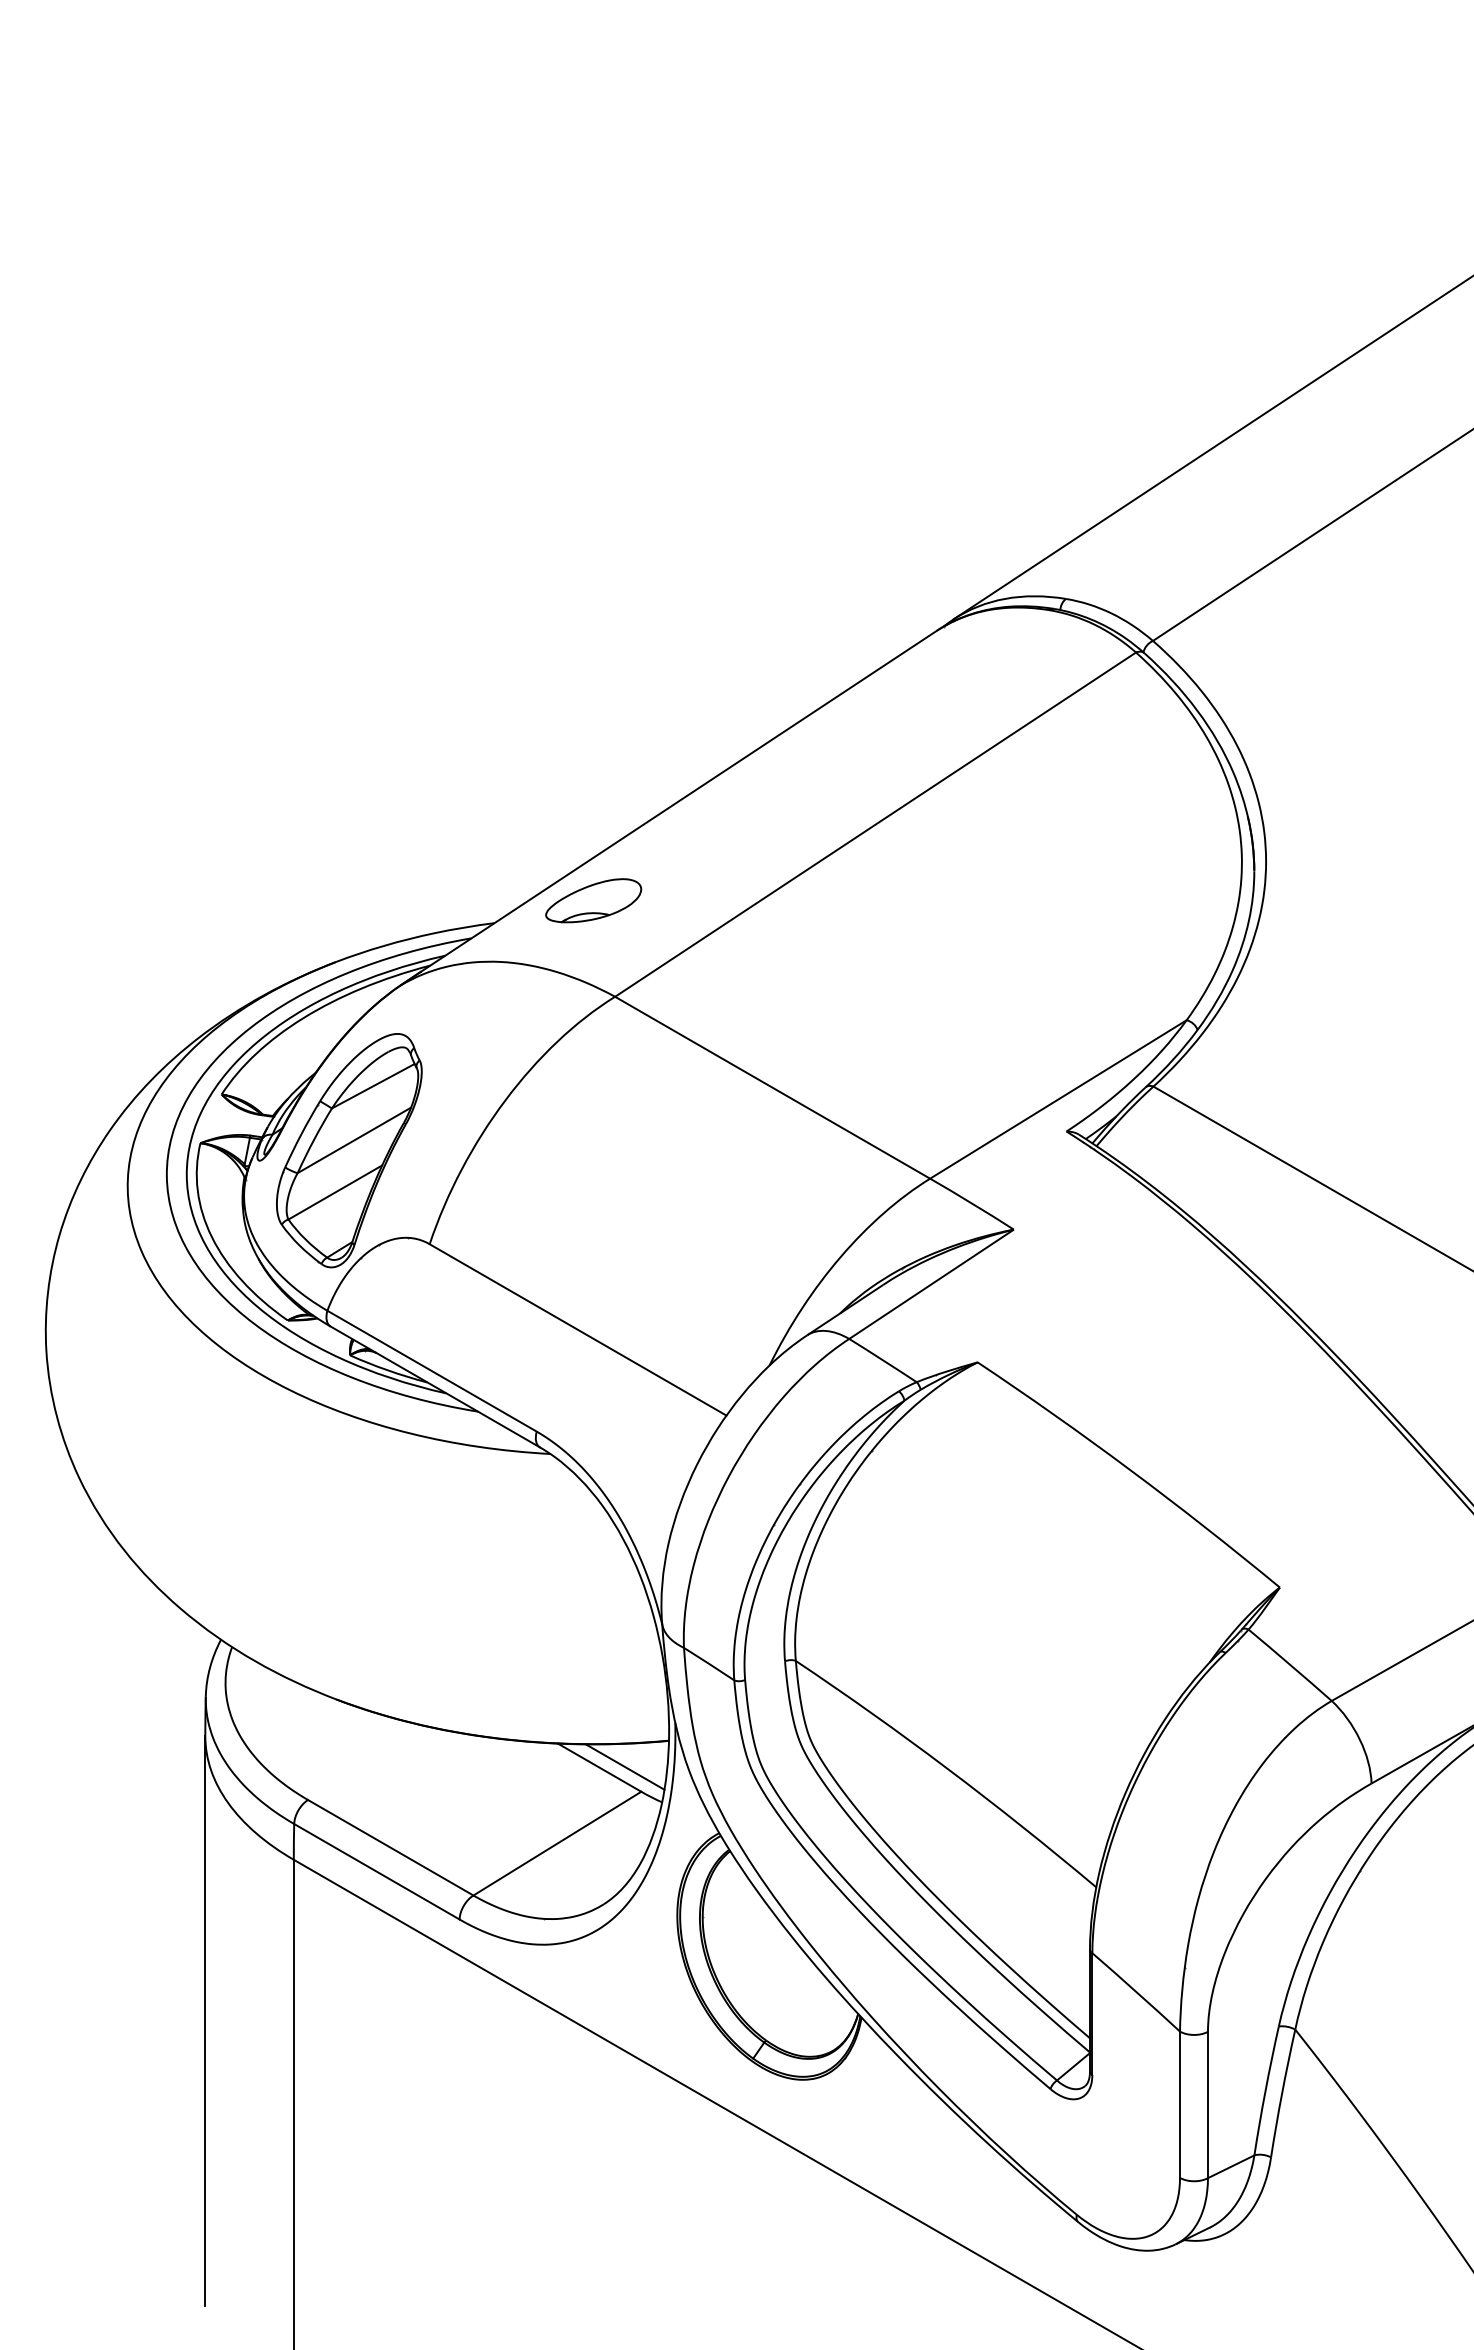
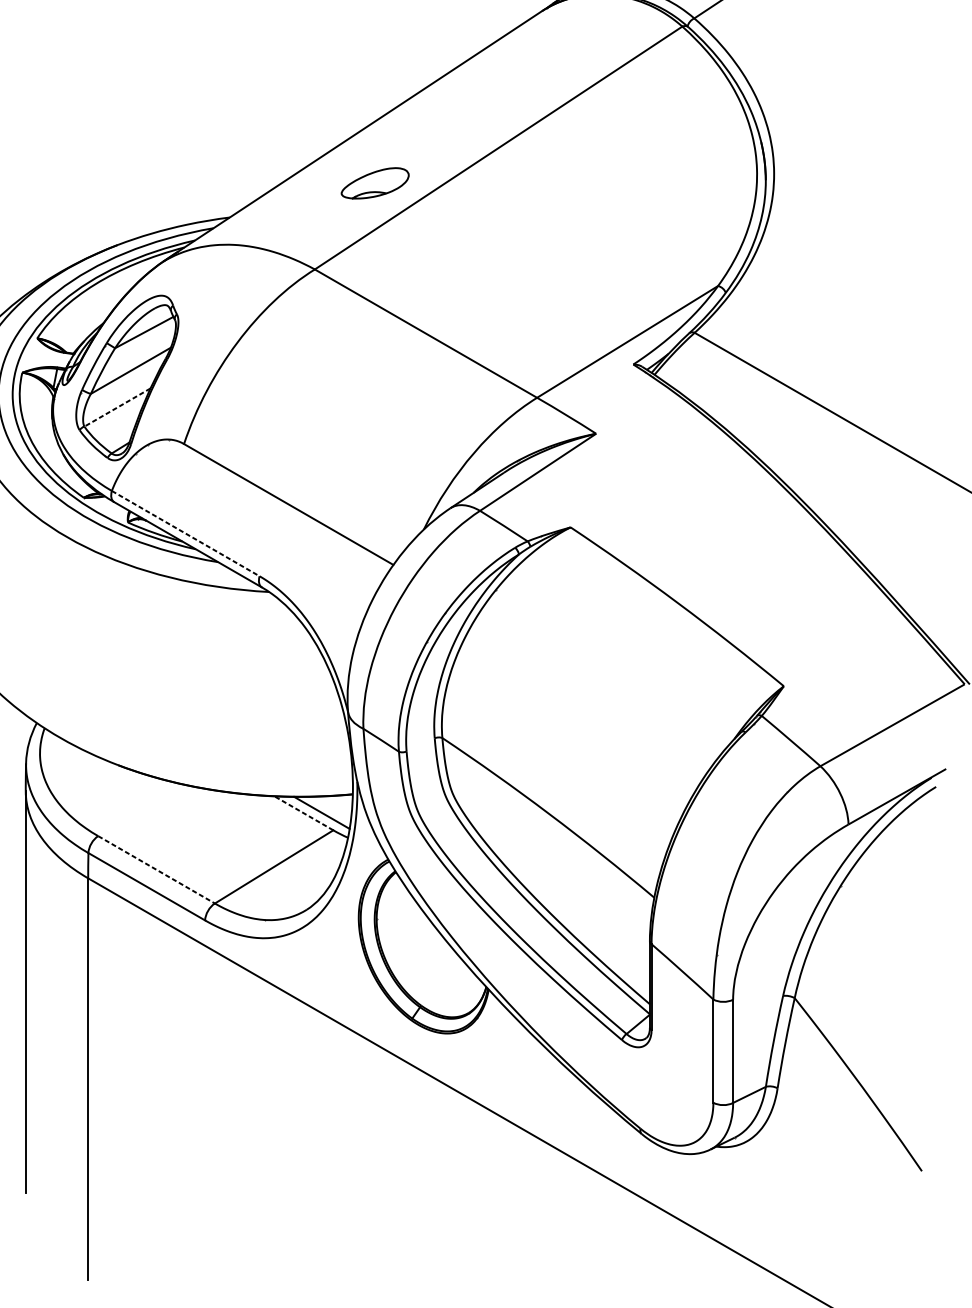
part: (593, 900) -> (375, 183), moved
line: (334, 1192) -> (116, 407), solid -> dashed
line: (432, 1371) -> (186, 533), solid -> dashed
line: (599, 1767) -> (303, 813), solid -> dashed
line: (391, 1848) -> (157, 870), solid -> dashed

